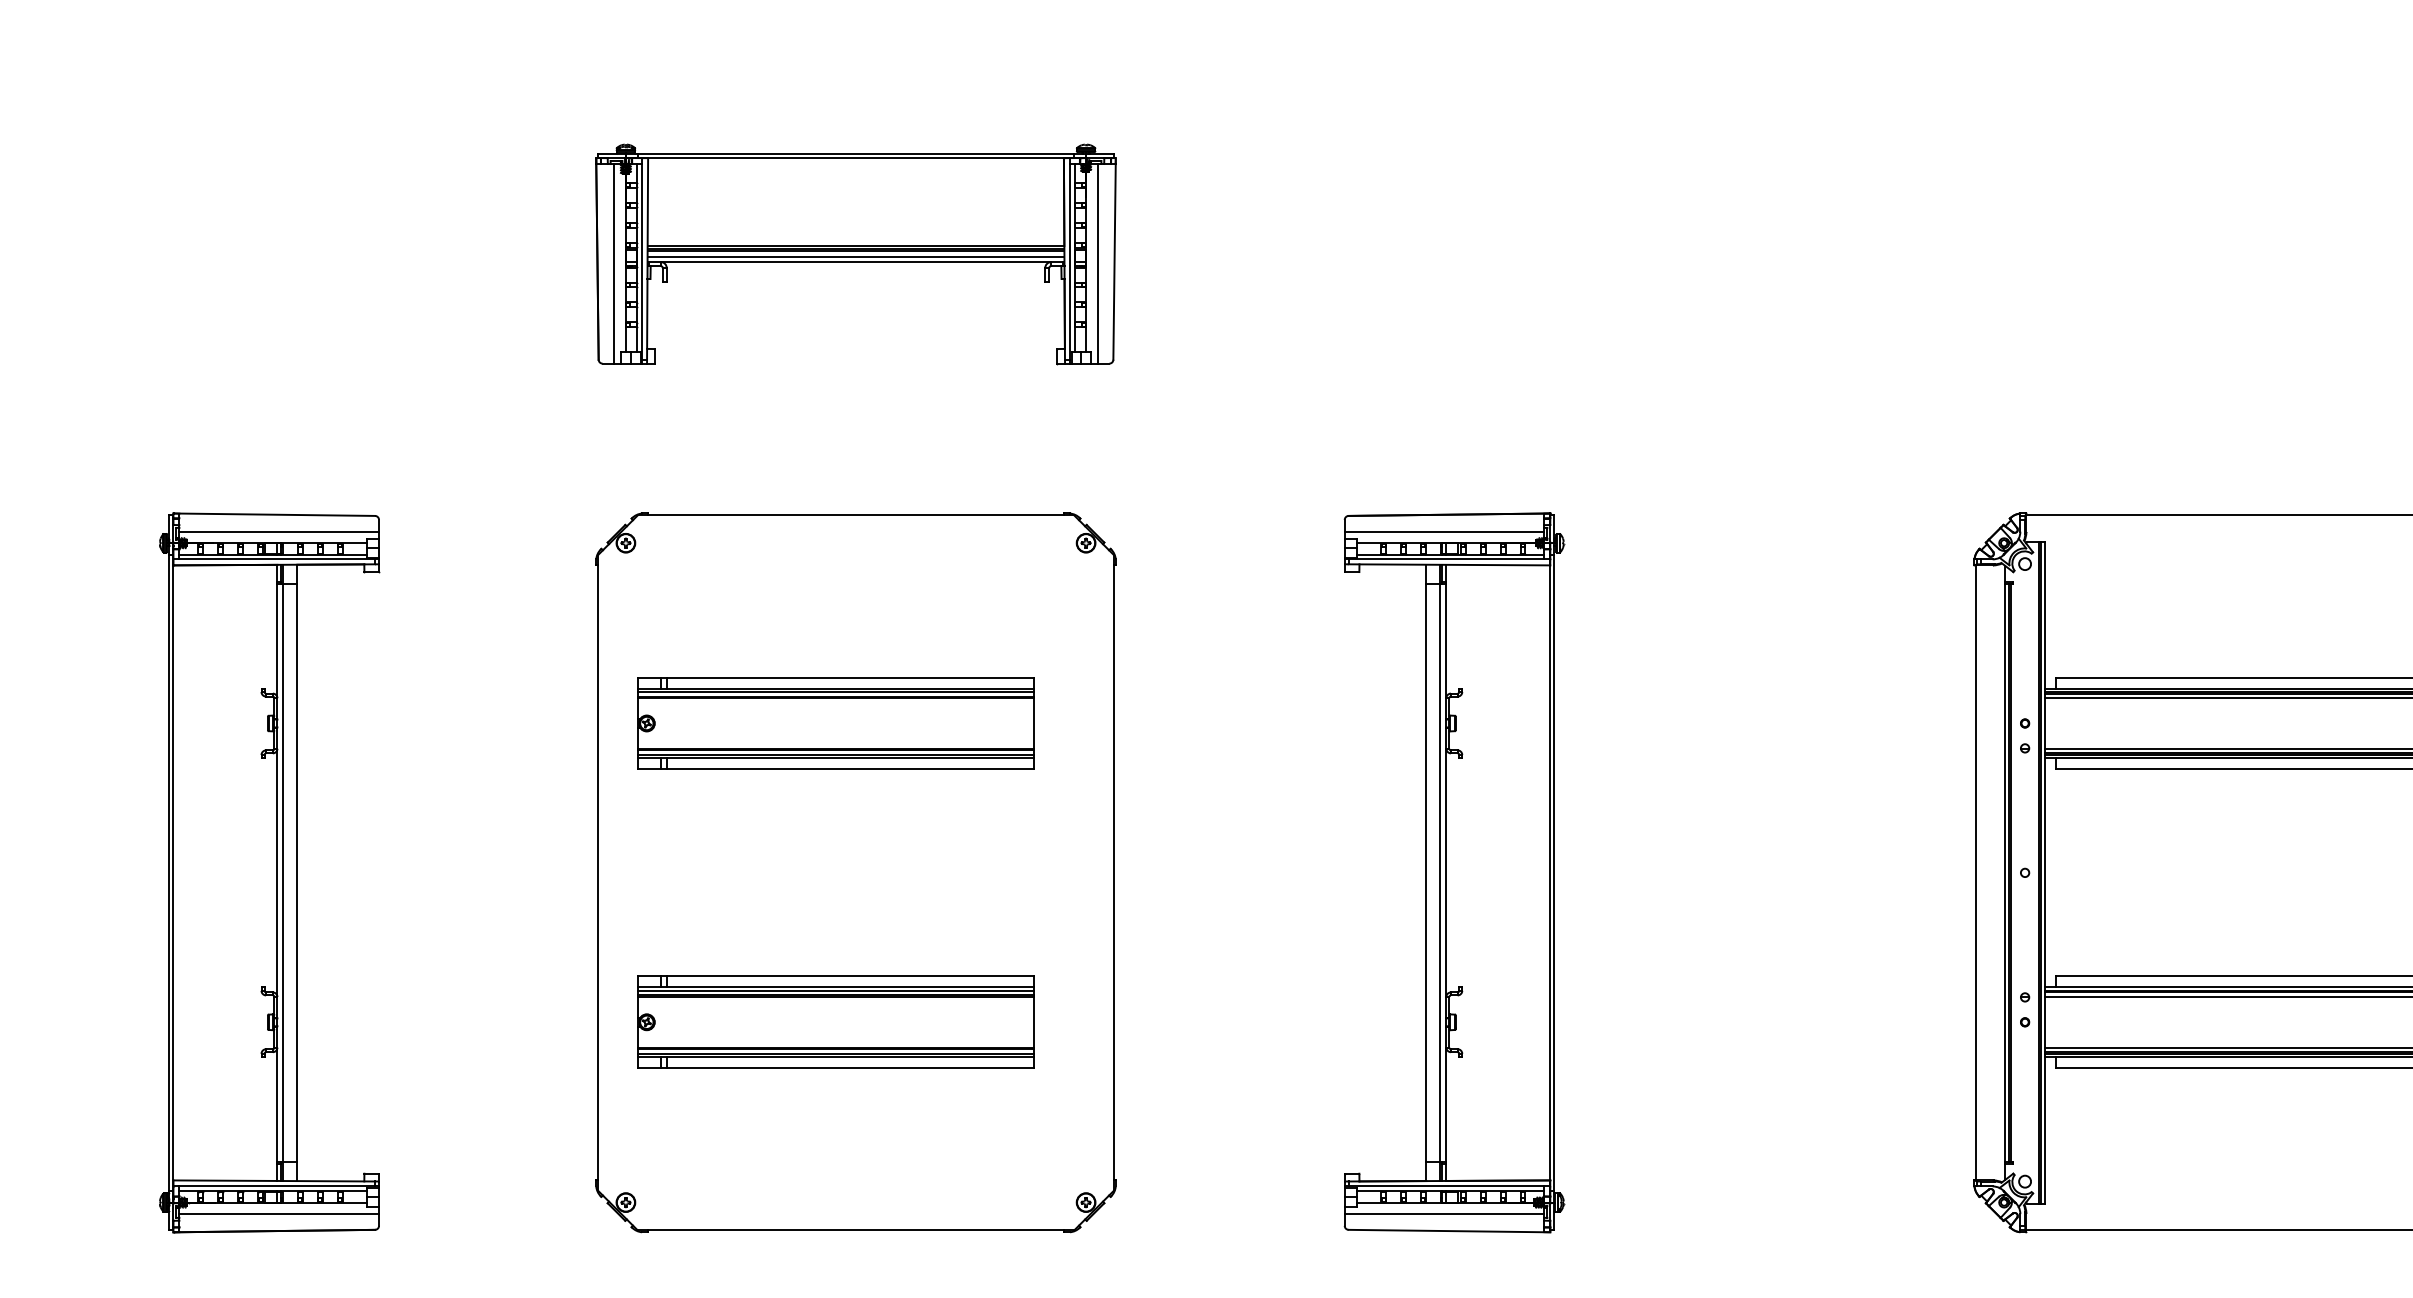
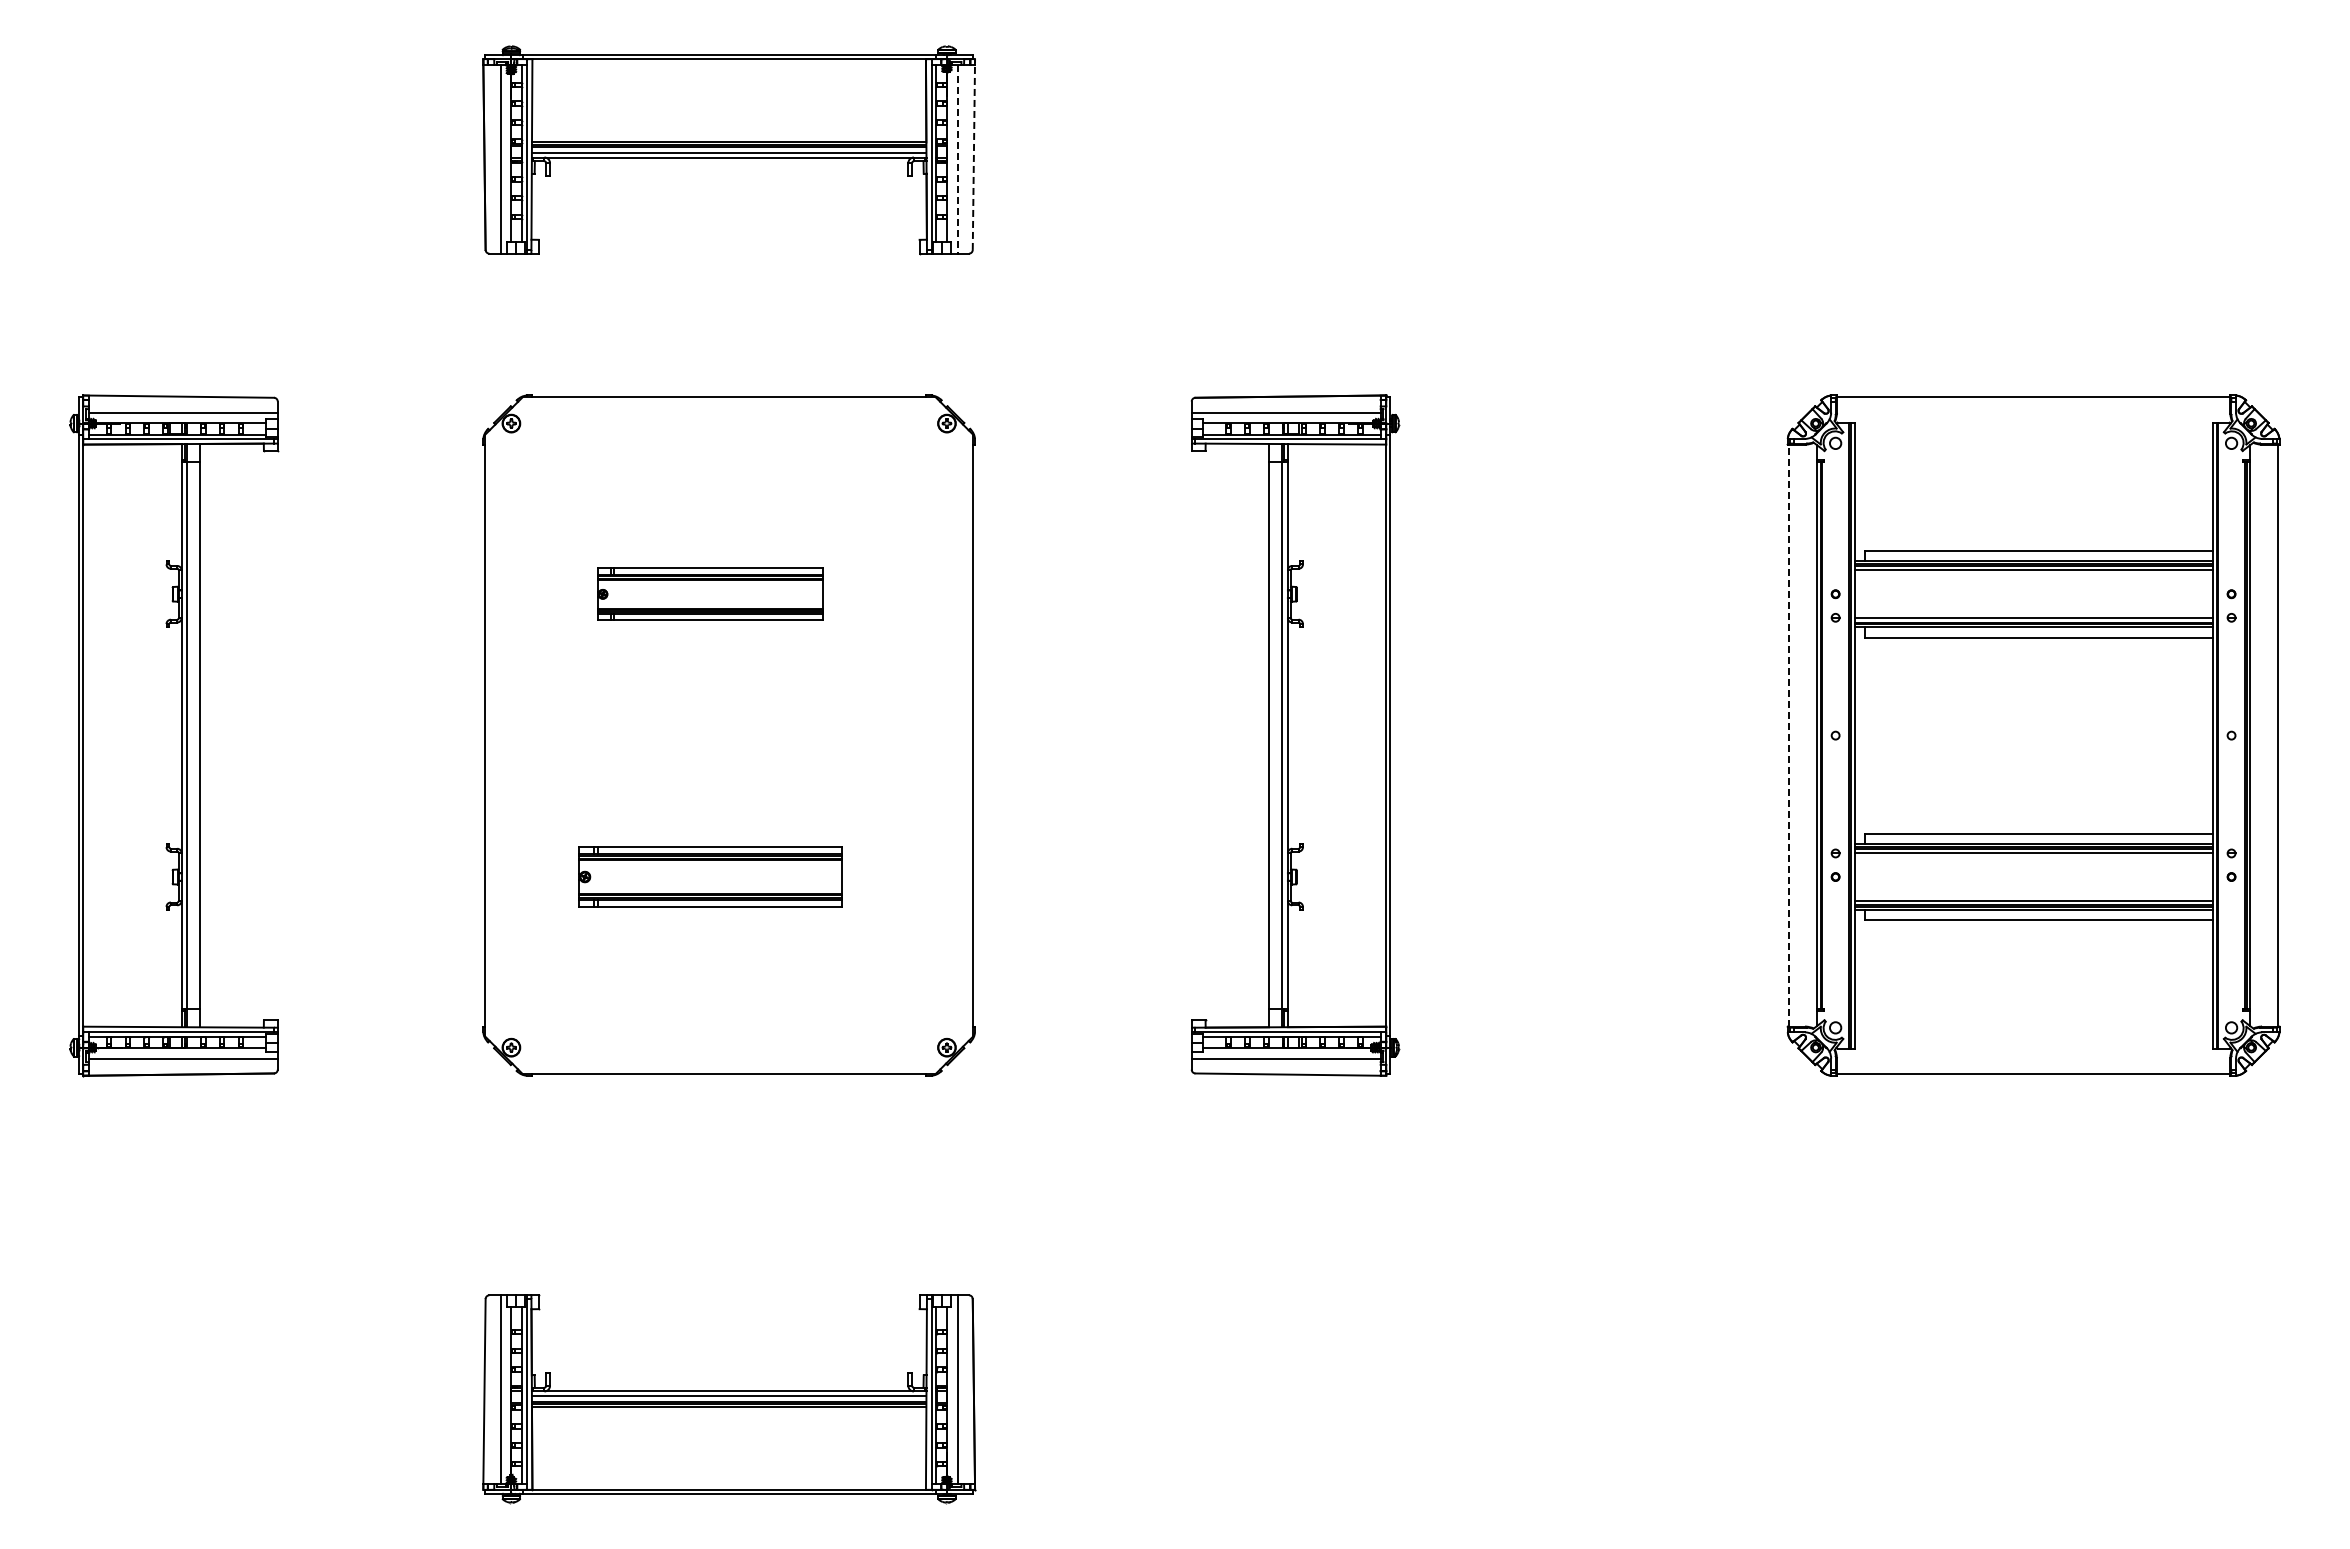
line: (1114, 258) -> (973, 154), solid -> dashed
line: (1097, 264) -> (957, 159), solid -> dashed
part: (836, 723) -> (710, 594), size x0.6
line: (1976, 872) -> (1789, 735), solid -> dashed
part: (836, 1021) -> (710, 876), size x0.7

